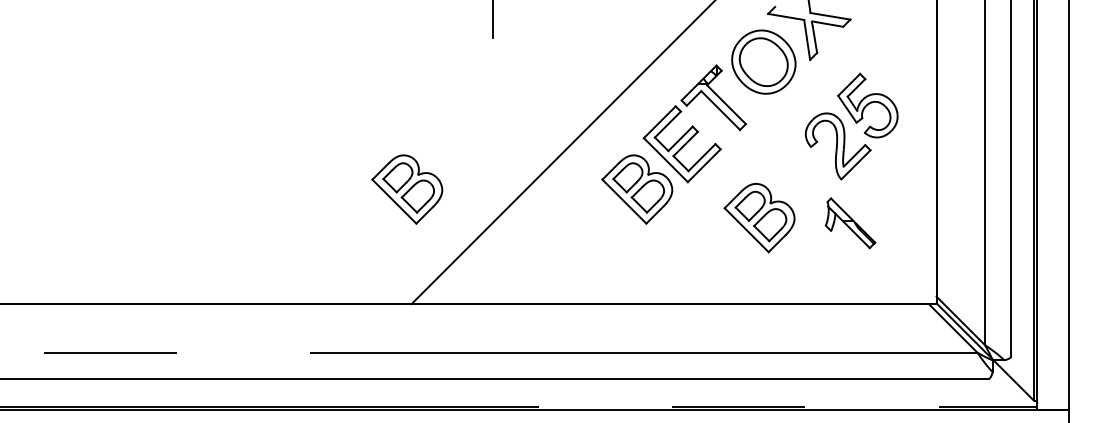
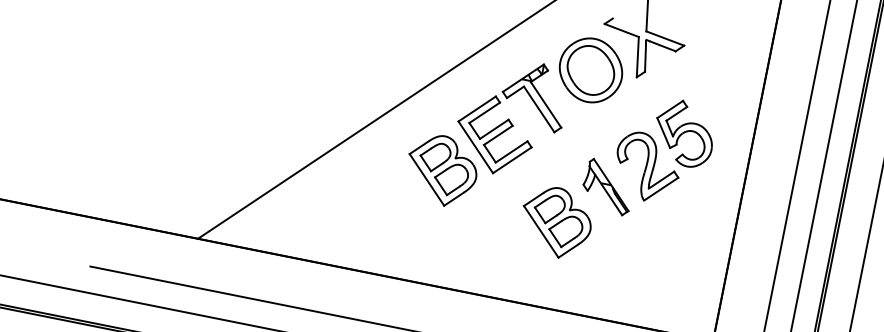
part: (407, 189) -> (216, 125), removed
part: (850, 223) -> (608, 187), moved

